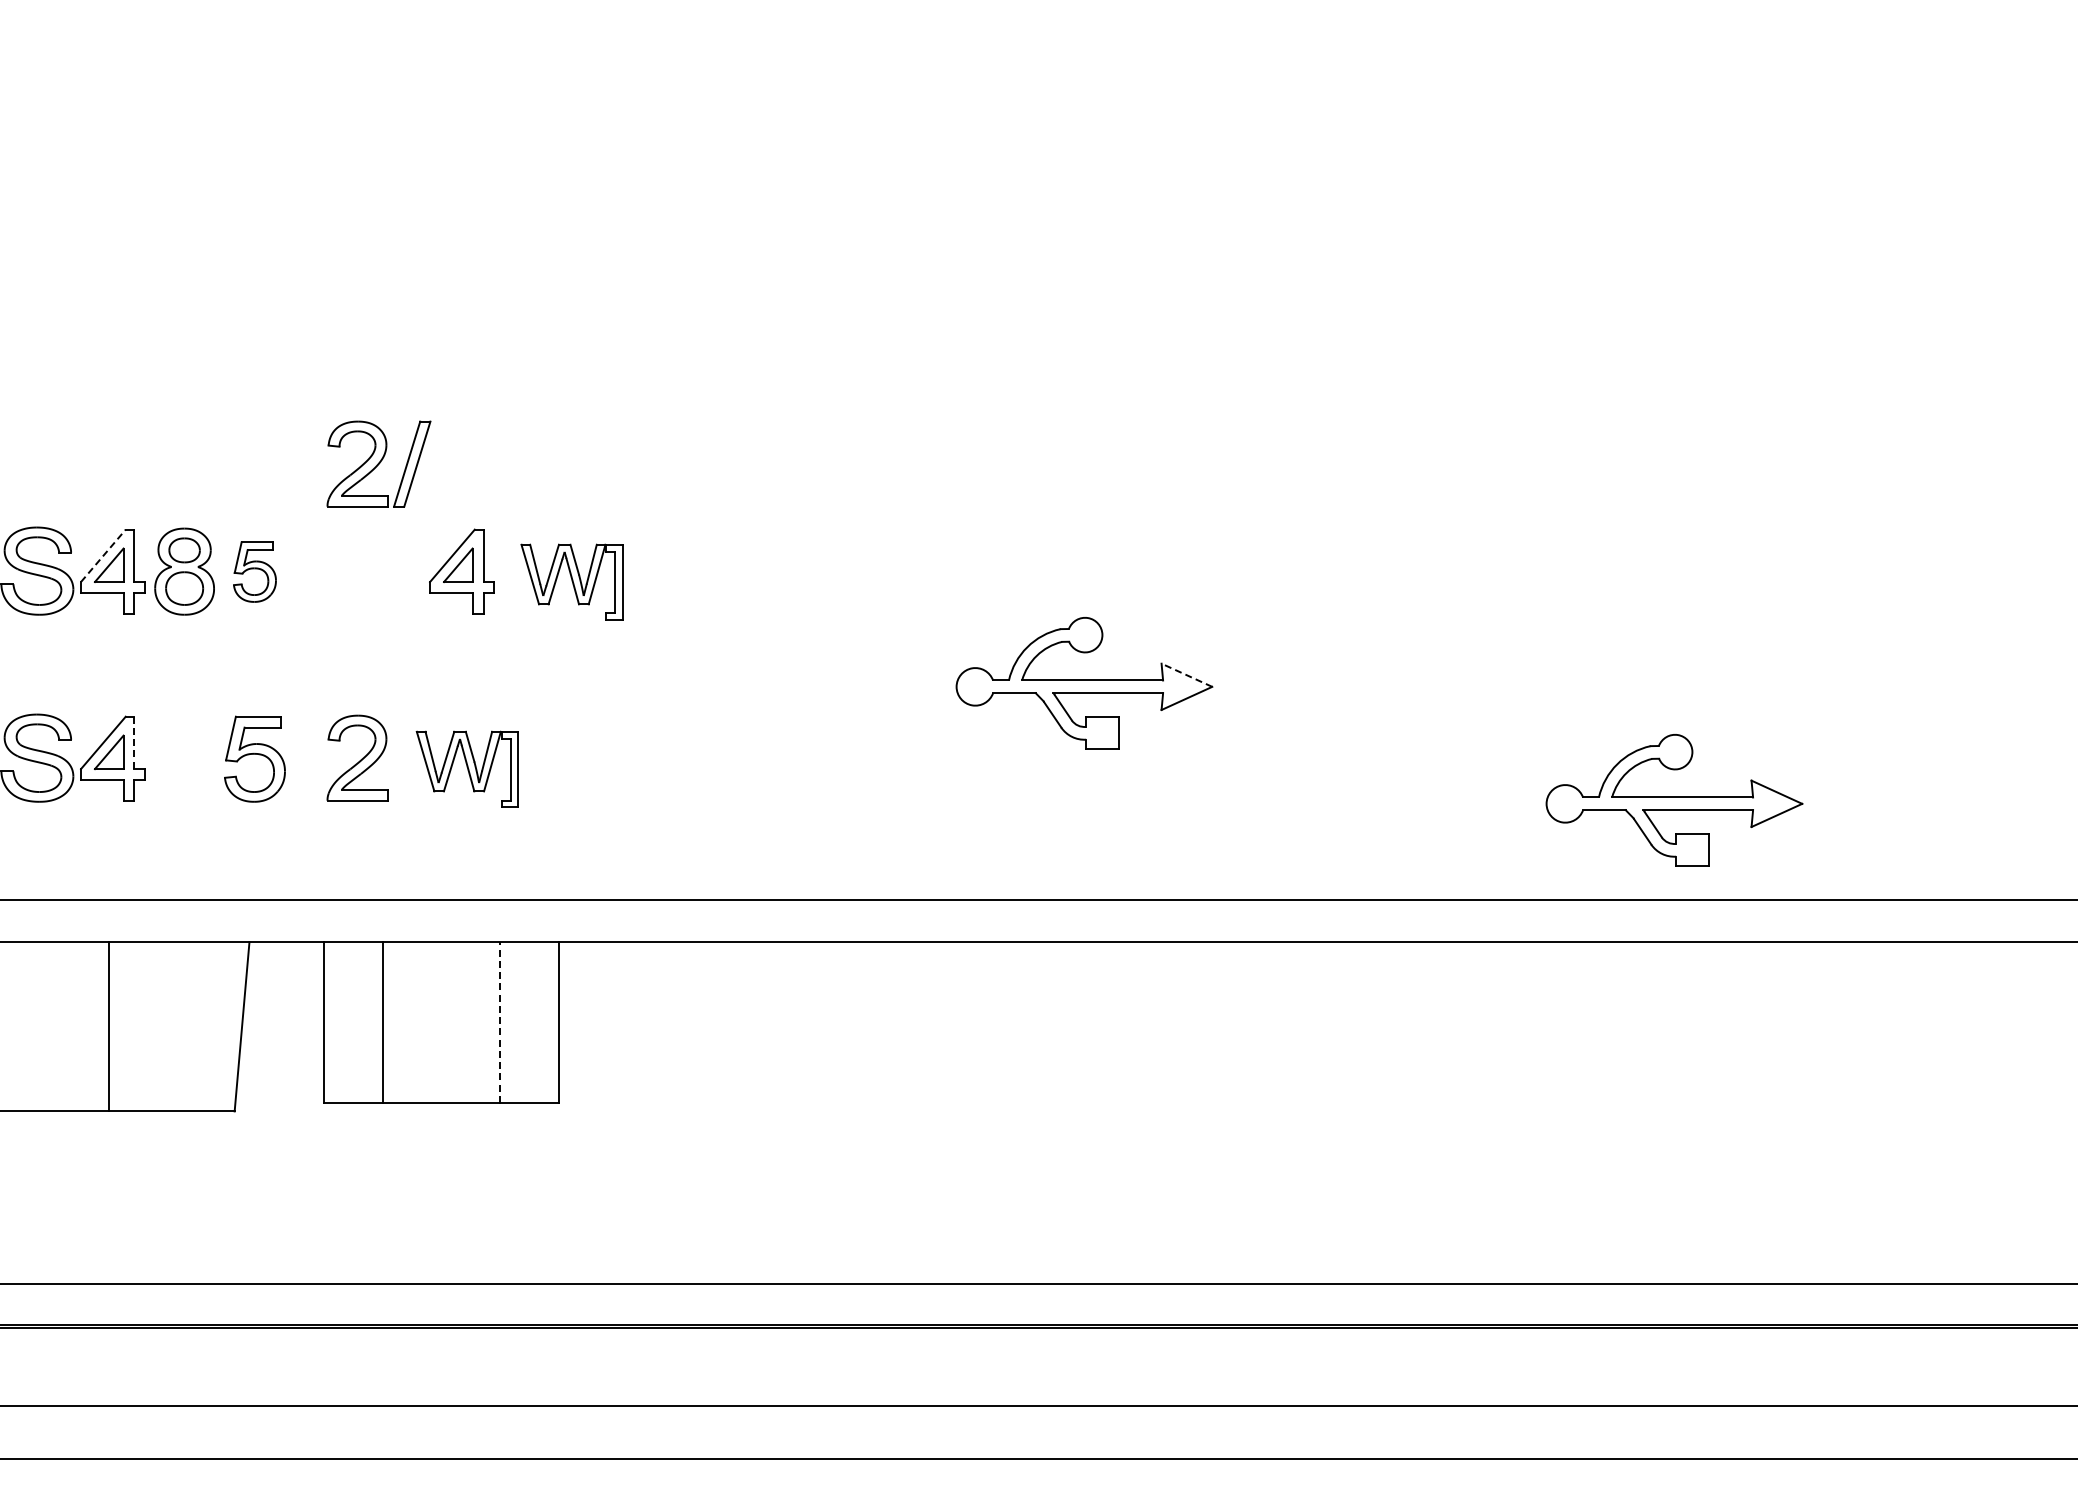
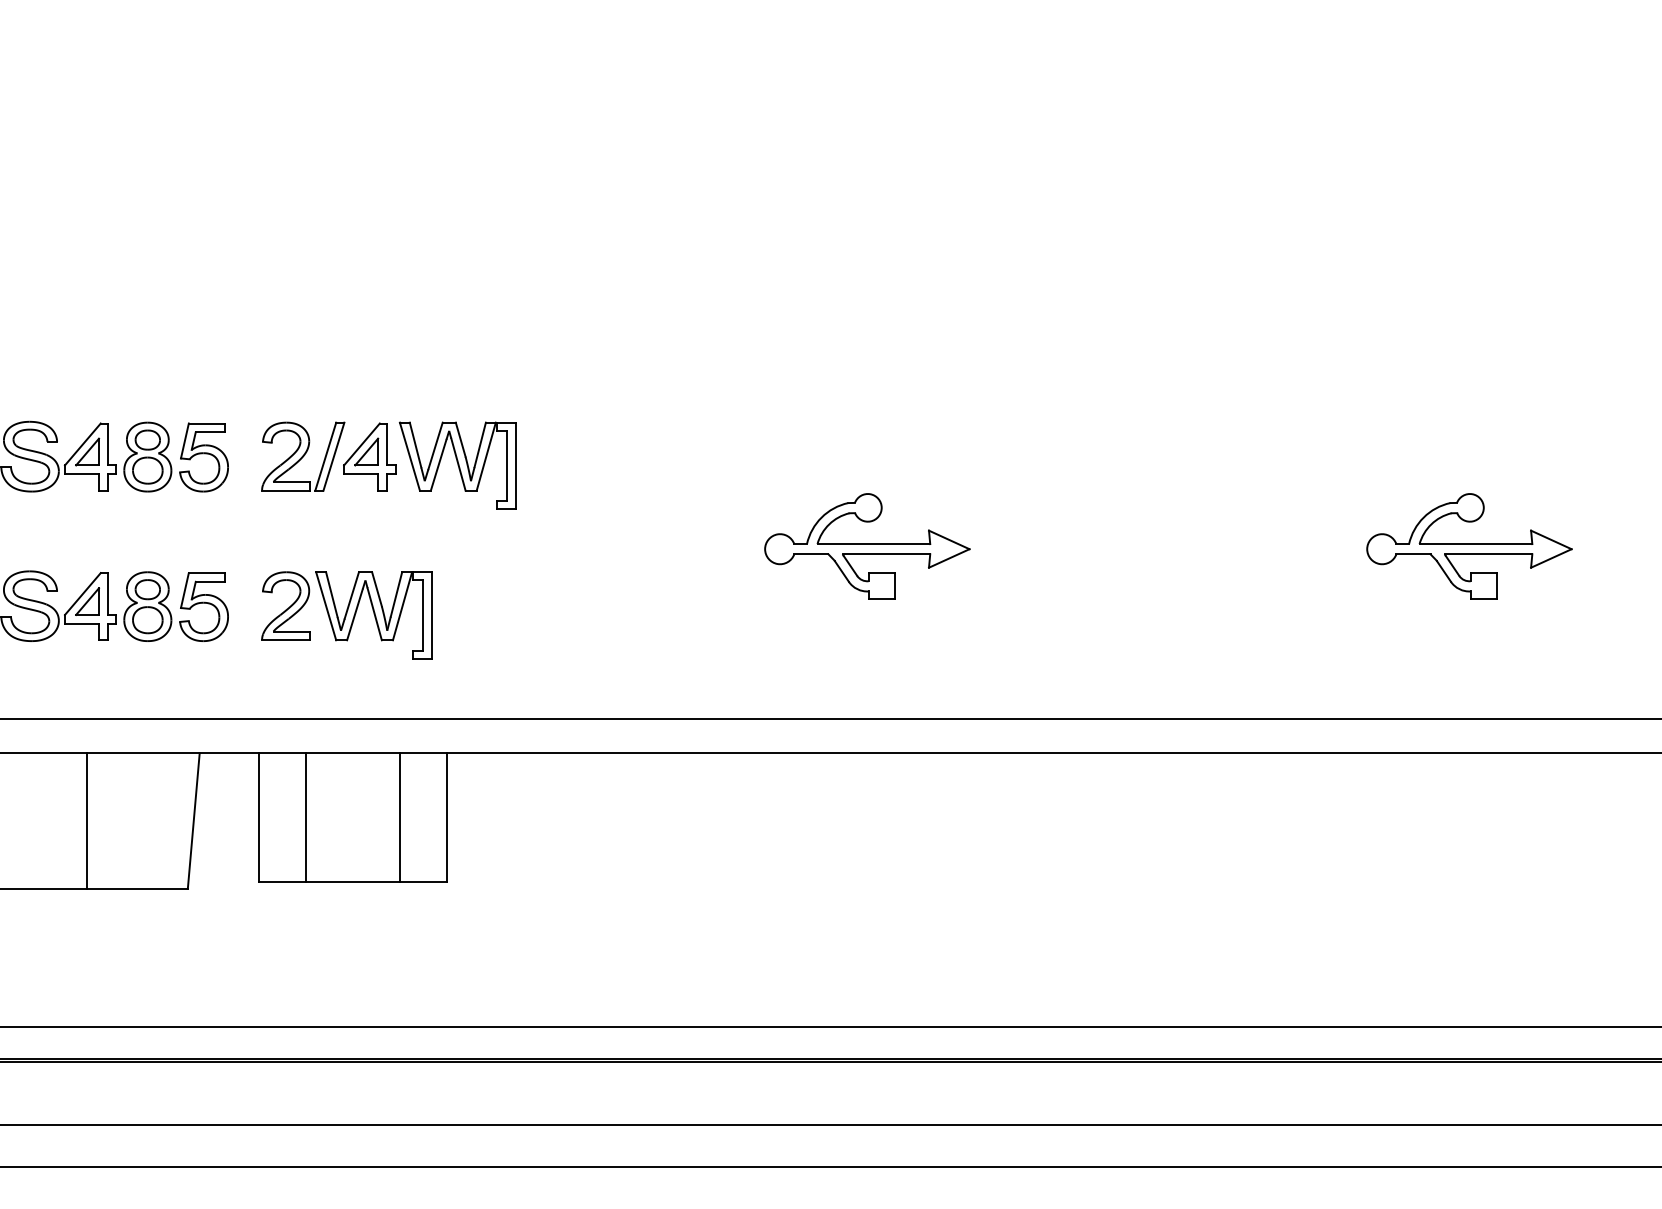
part: (378, 463) -> (302, 456), moved
line: (103, 555) -> (82, 444), dashed -> solid
part: (254, 571) -> (203, 456), size x1.43
part: (571, 582) -> (457, 465), size x1.43
line: (1186, 675) -> (948, 540), dashed -> solid
line: (134, 743) -> (107, 594), dashed -> solid
part: (184, 758) -> (147, 606), added
part: (467, 769) -> (374, 615), size x1.43
part: (1674, 800) -> (1469, 546), moved
line: (500, 1022) -> (400, 817), dashed -> solid

